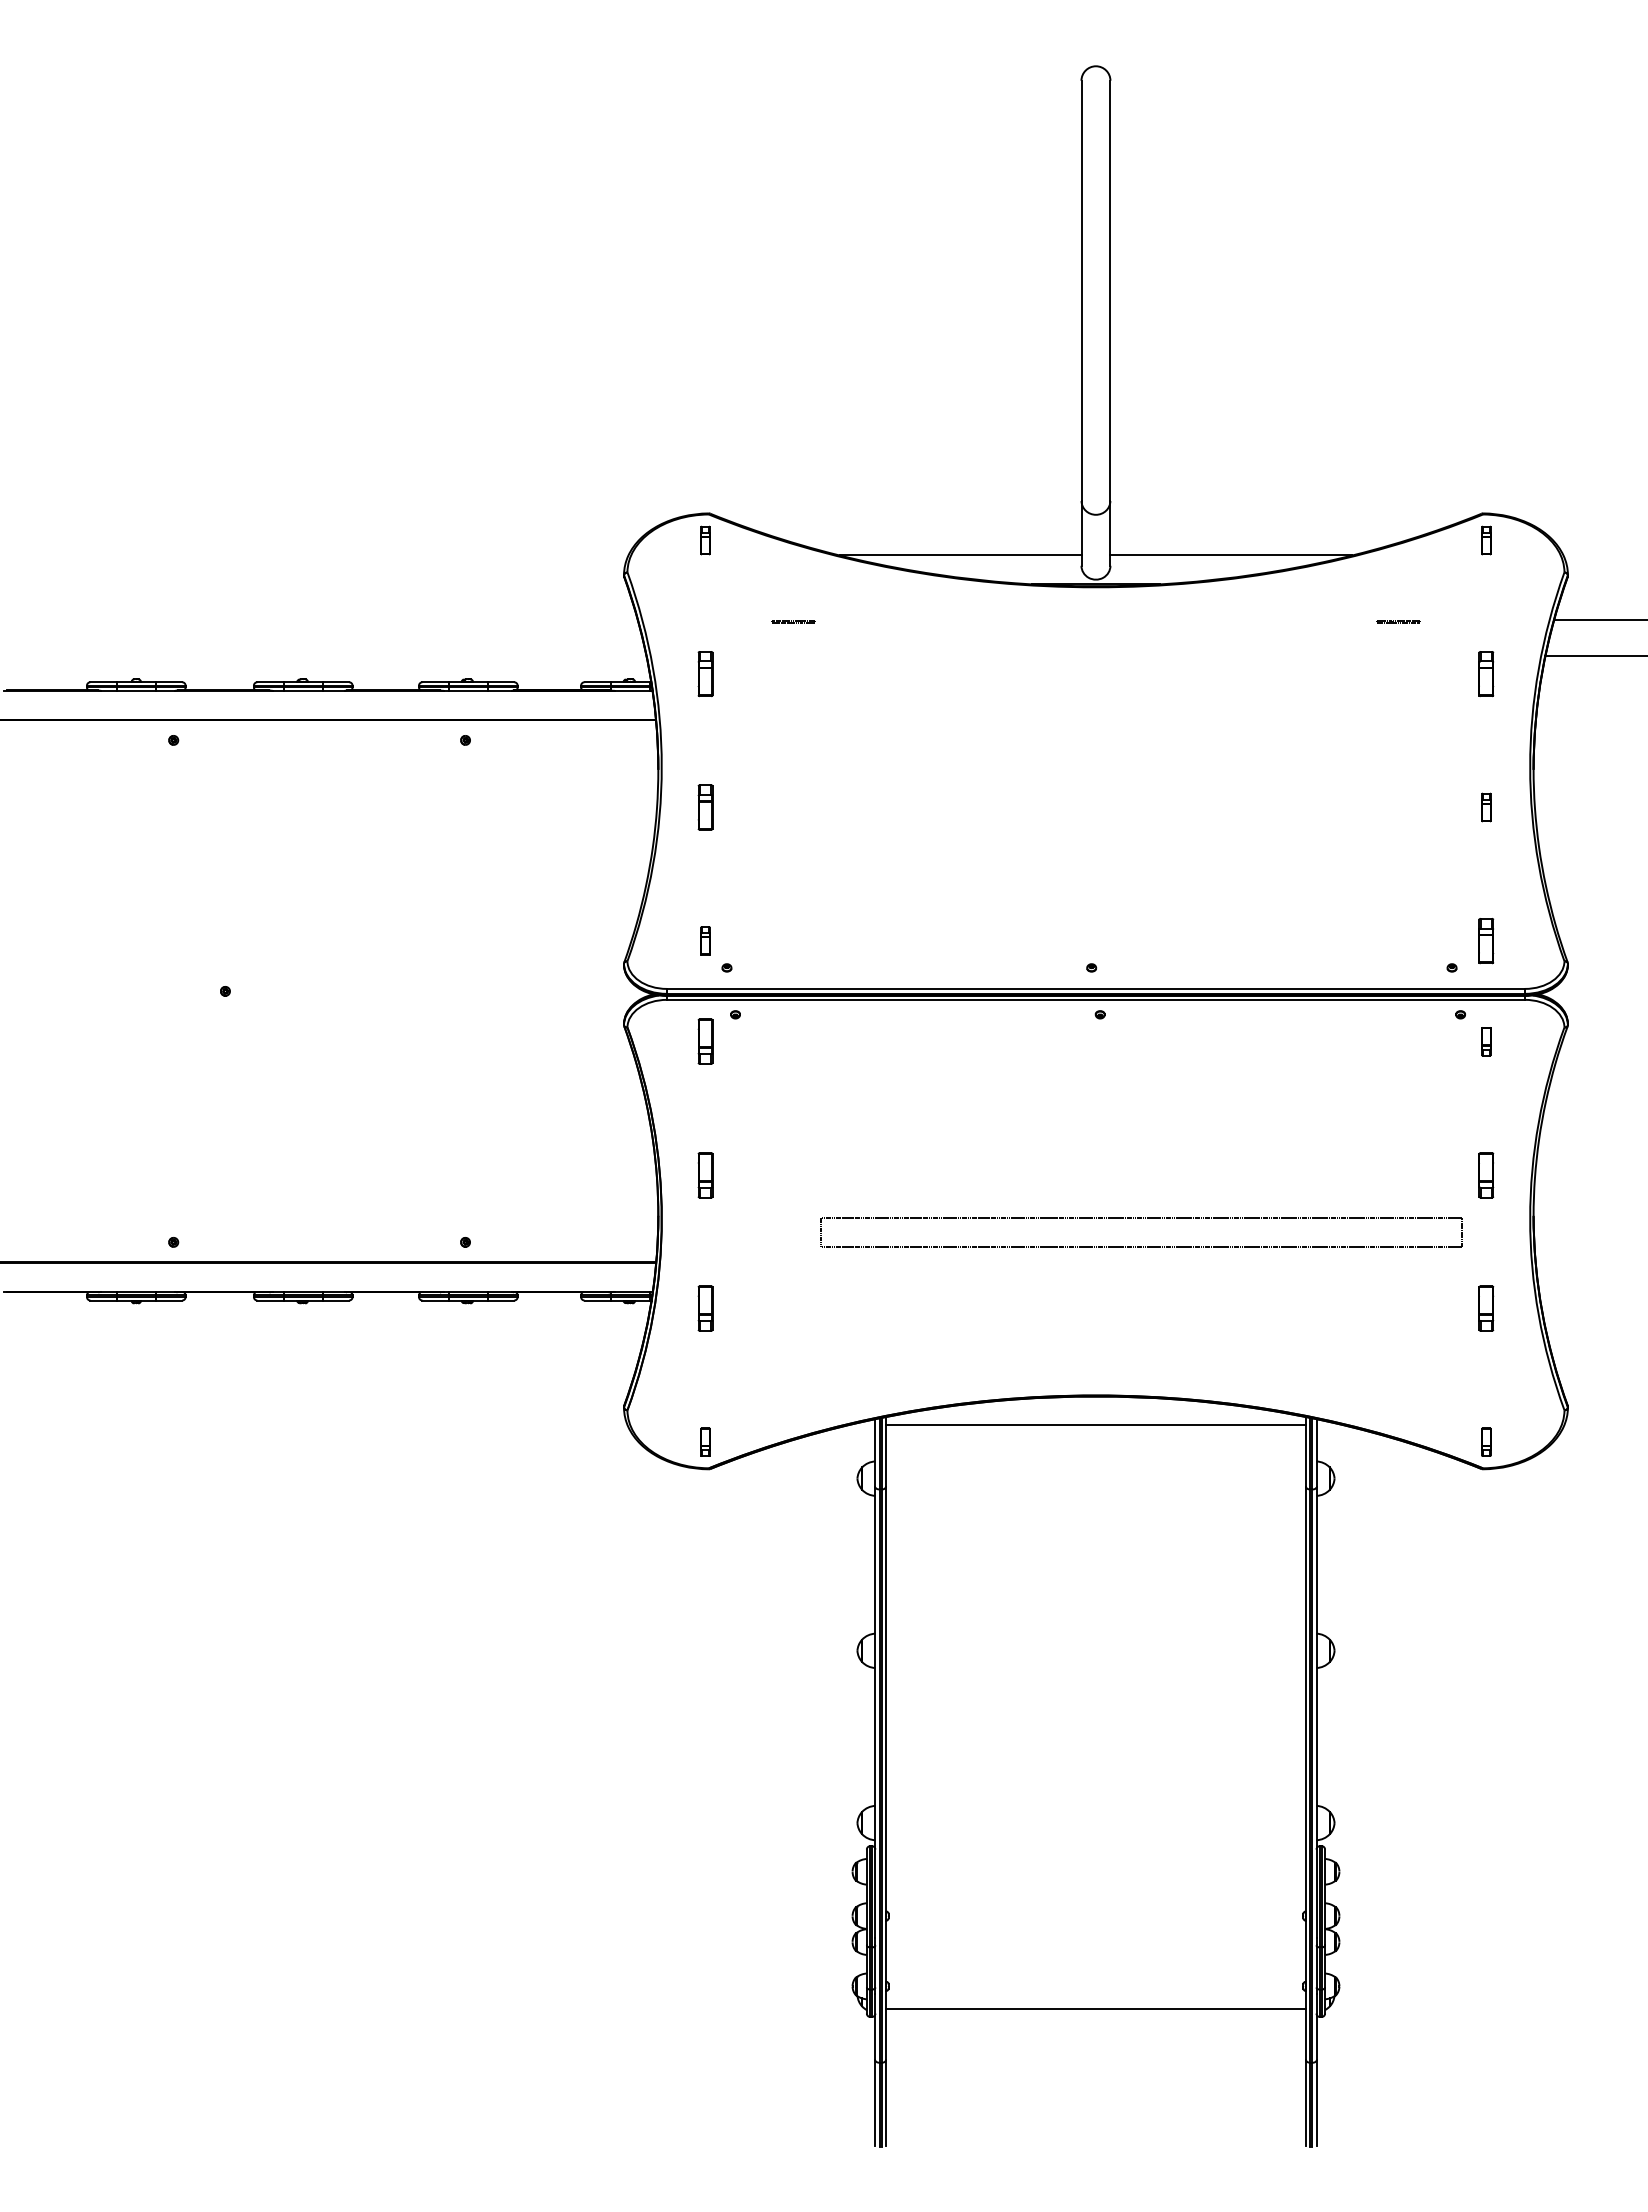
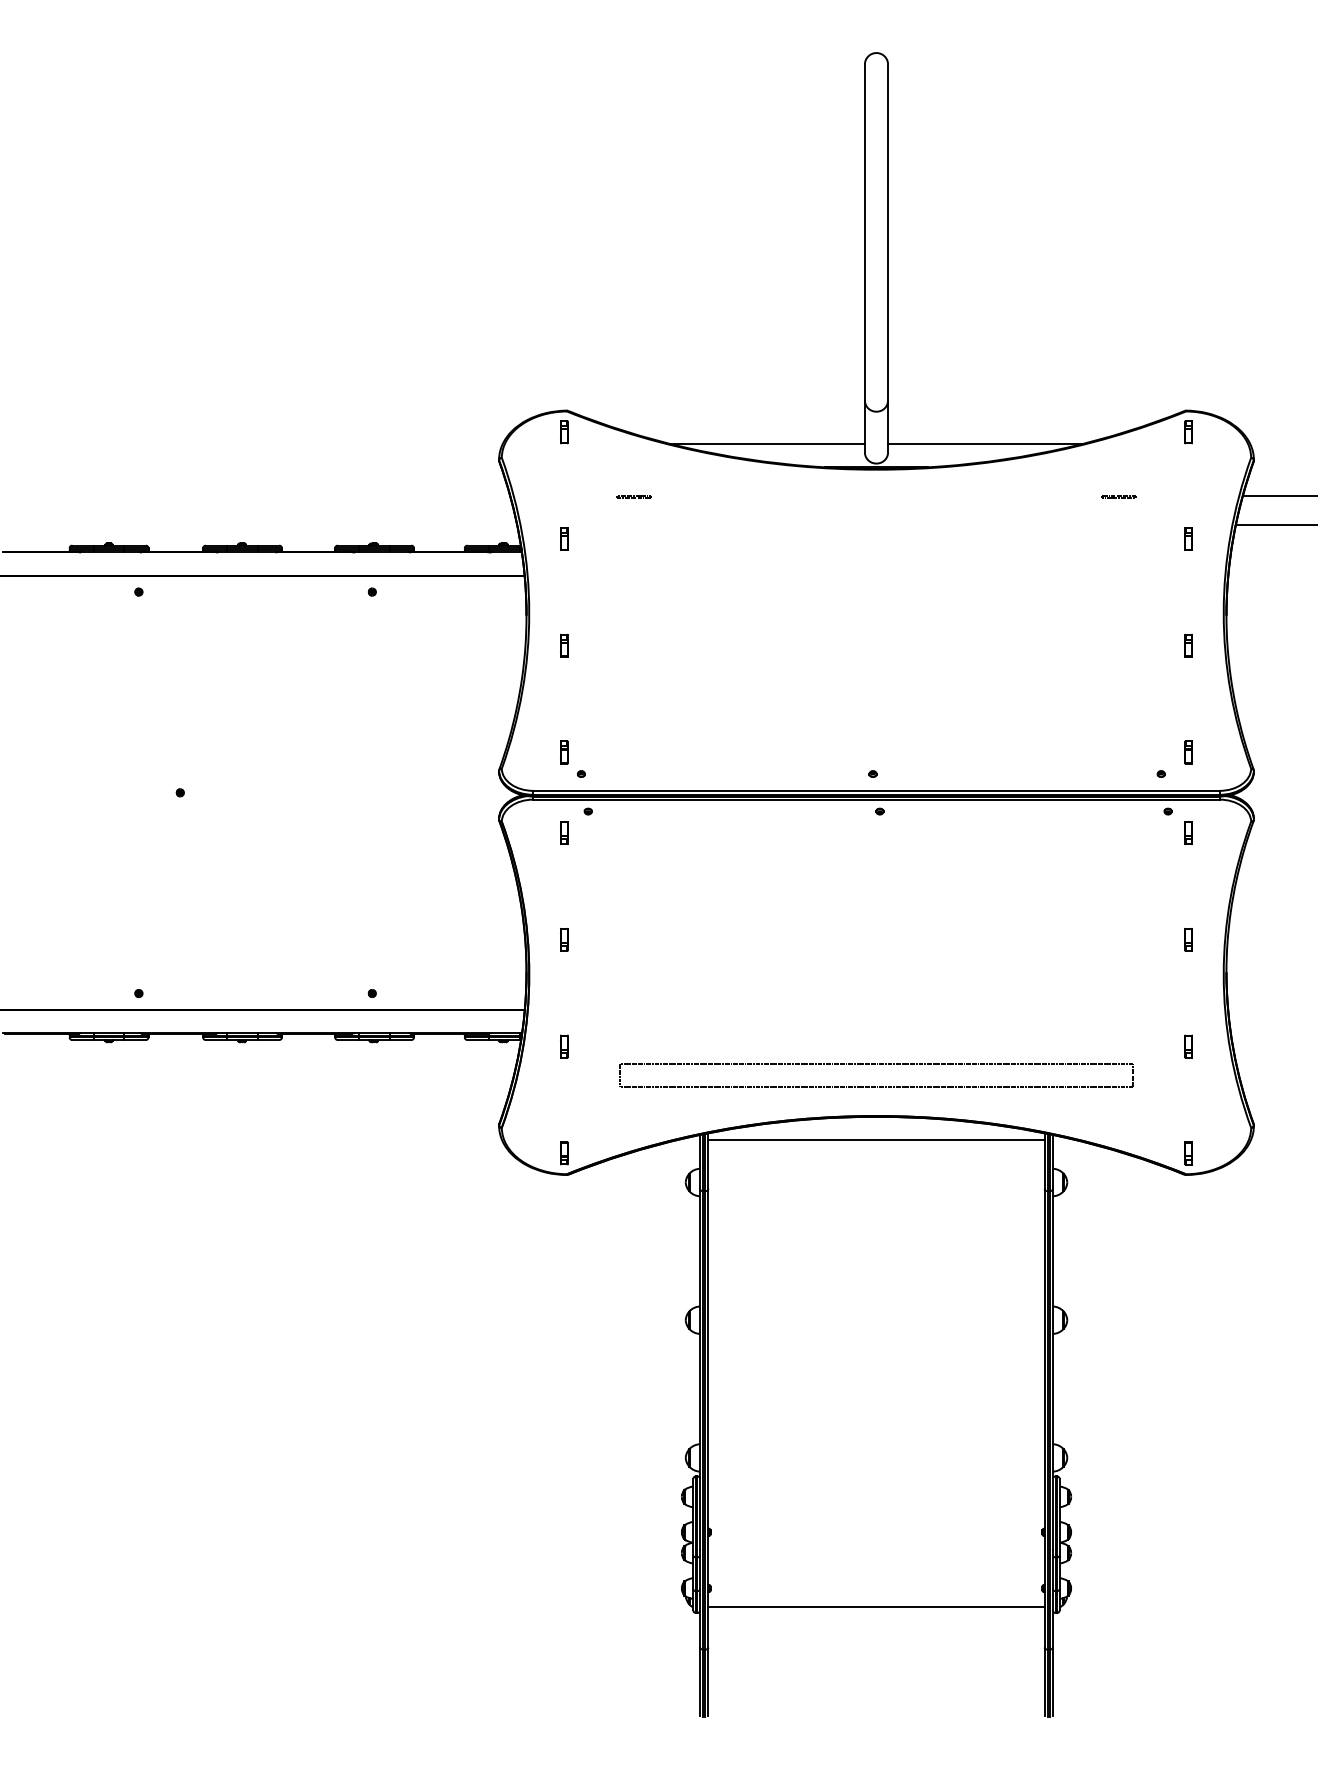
part: (705, 673) -> (564, 538), size x0.62
part: (1486, 673) -> (1188, 538), size x0.62
part: (705, 807) -> (564, 645), size x0.62
part: (1486, 940) -> (1188, 752), size x0.62
part: (705, 1041) -> (564, 832), size x0.62
part: (705, 1174) -> (564, 939), size x0.62
part: (1486, 1174) -> (1188, 939), size x0.62
part: (1141, 1218) -> (876, 1064), moved
part: (705, 1308) -> (564, 1046), size x0.62
part: (1486, 1308) -> (1188, 1046), size x0.62

